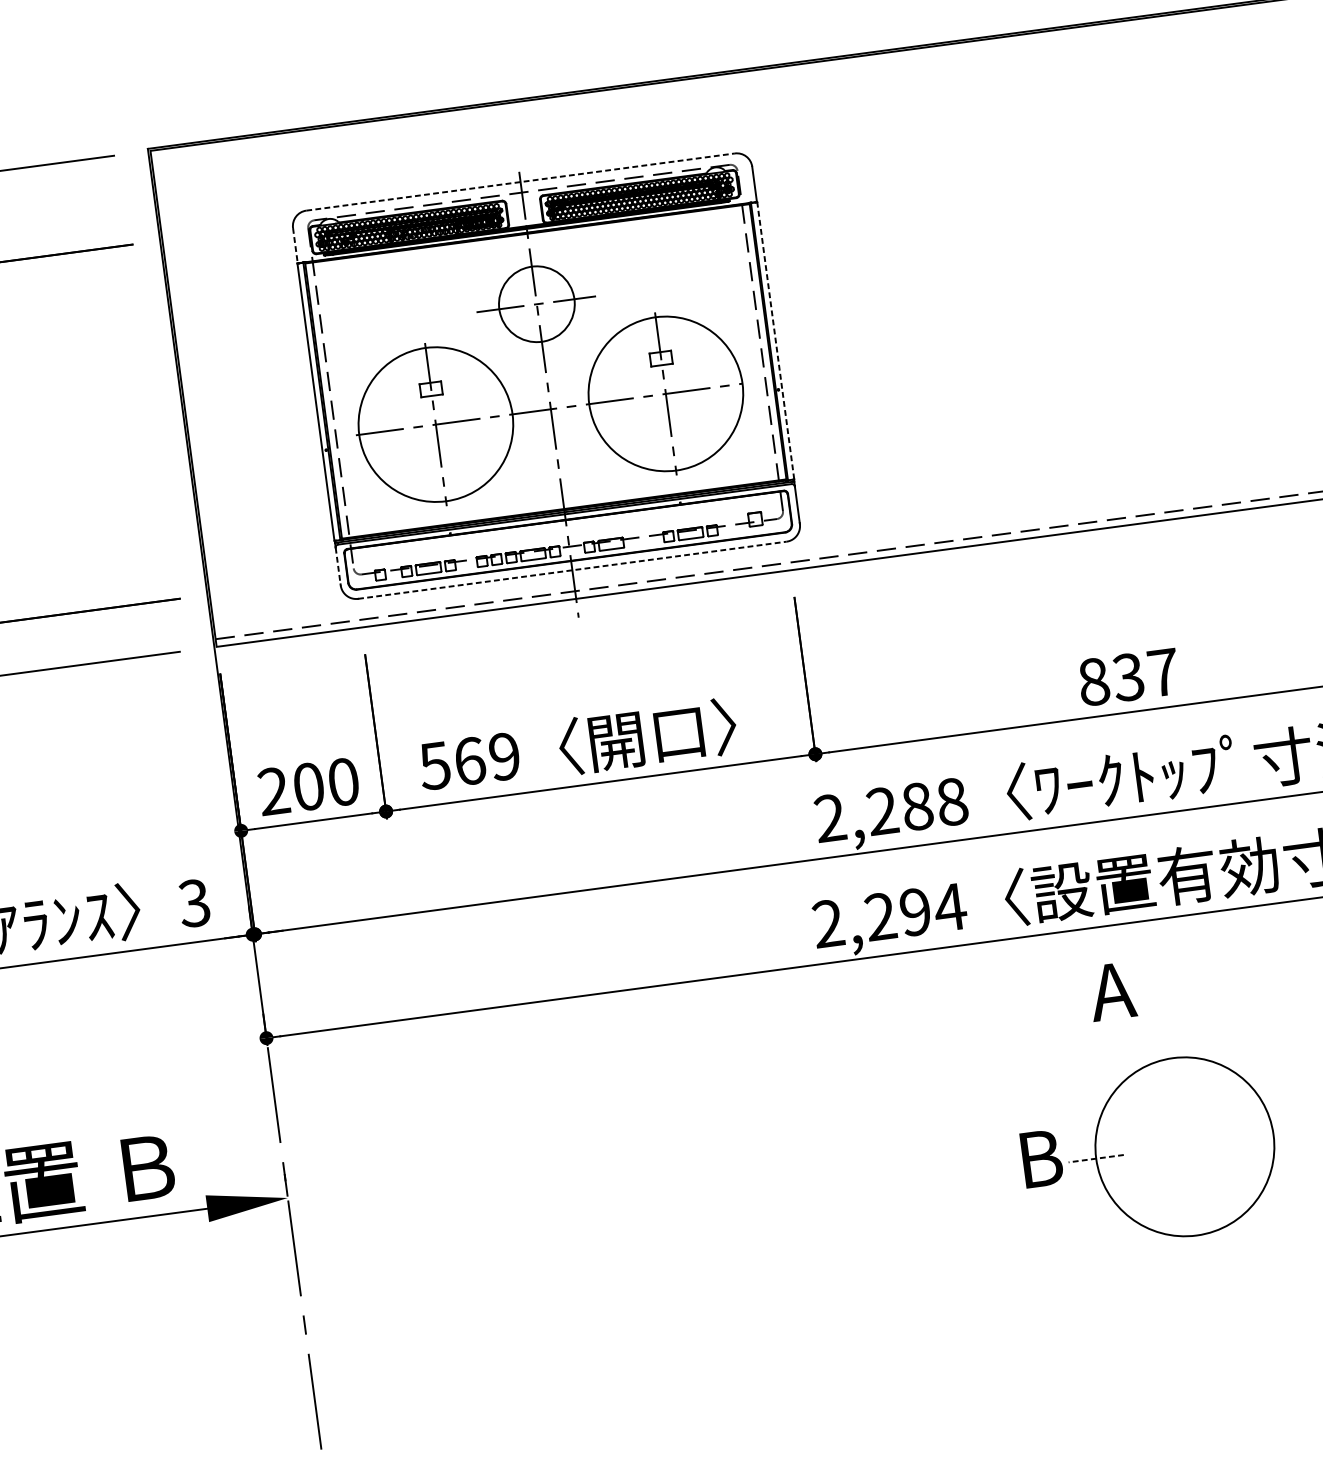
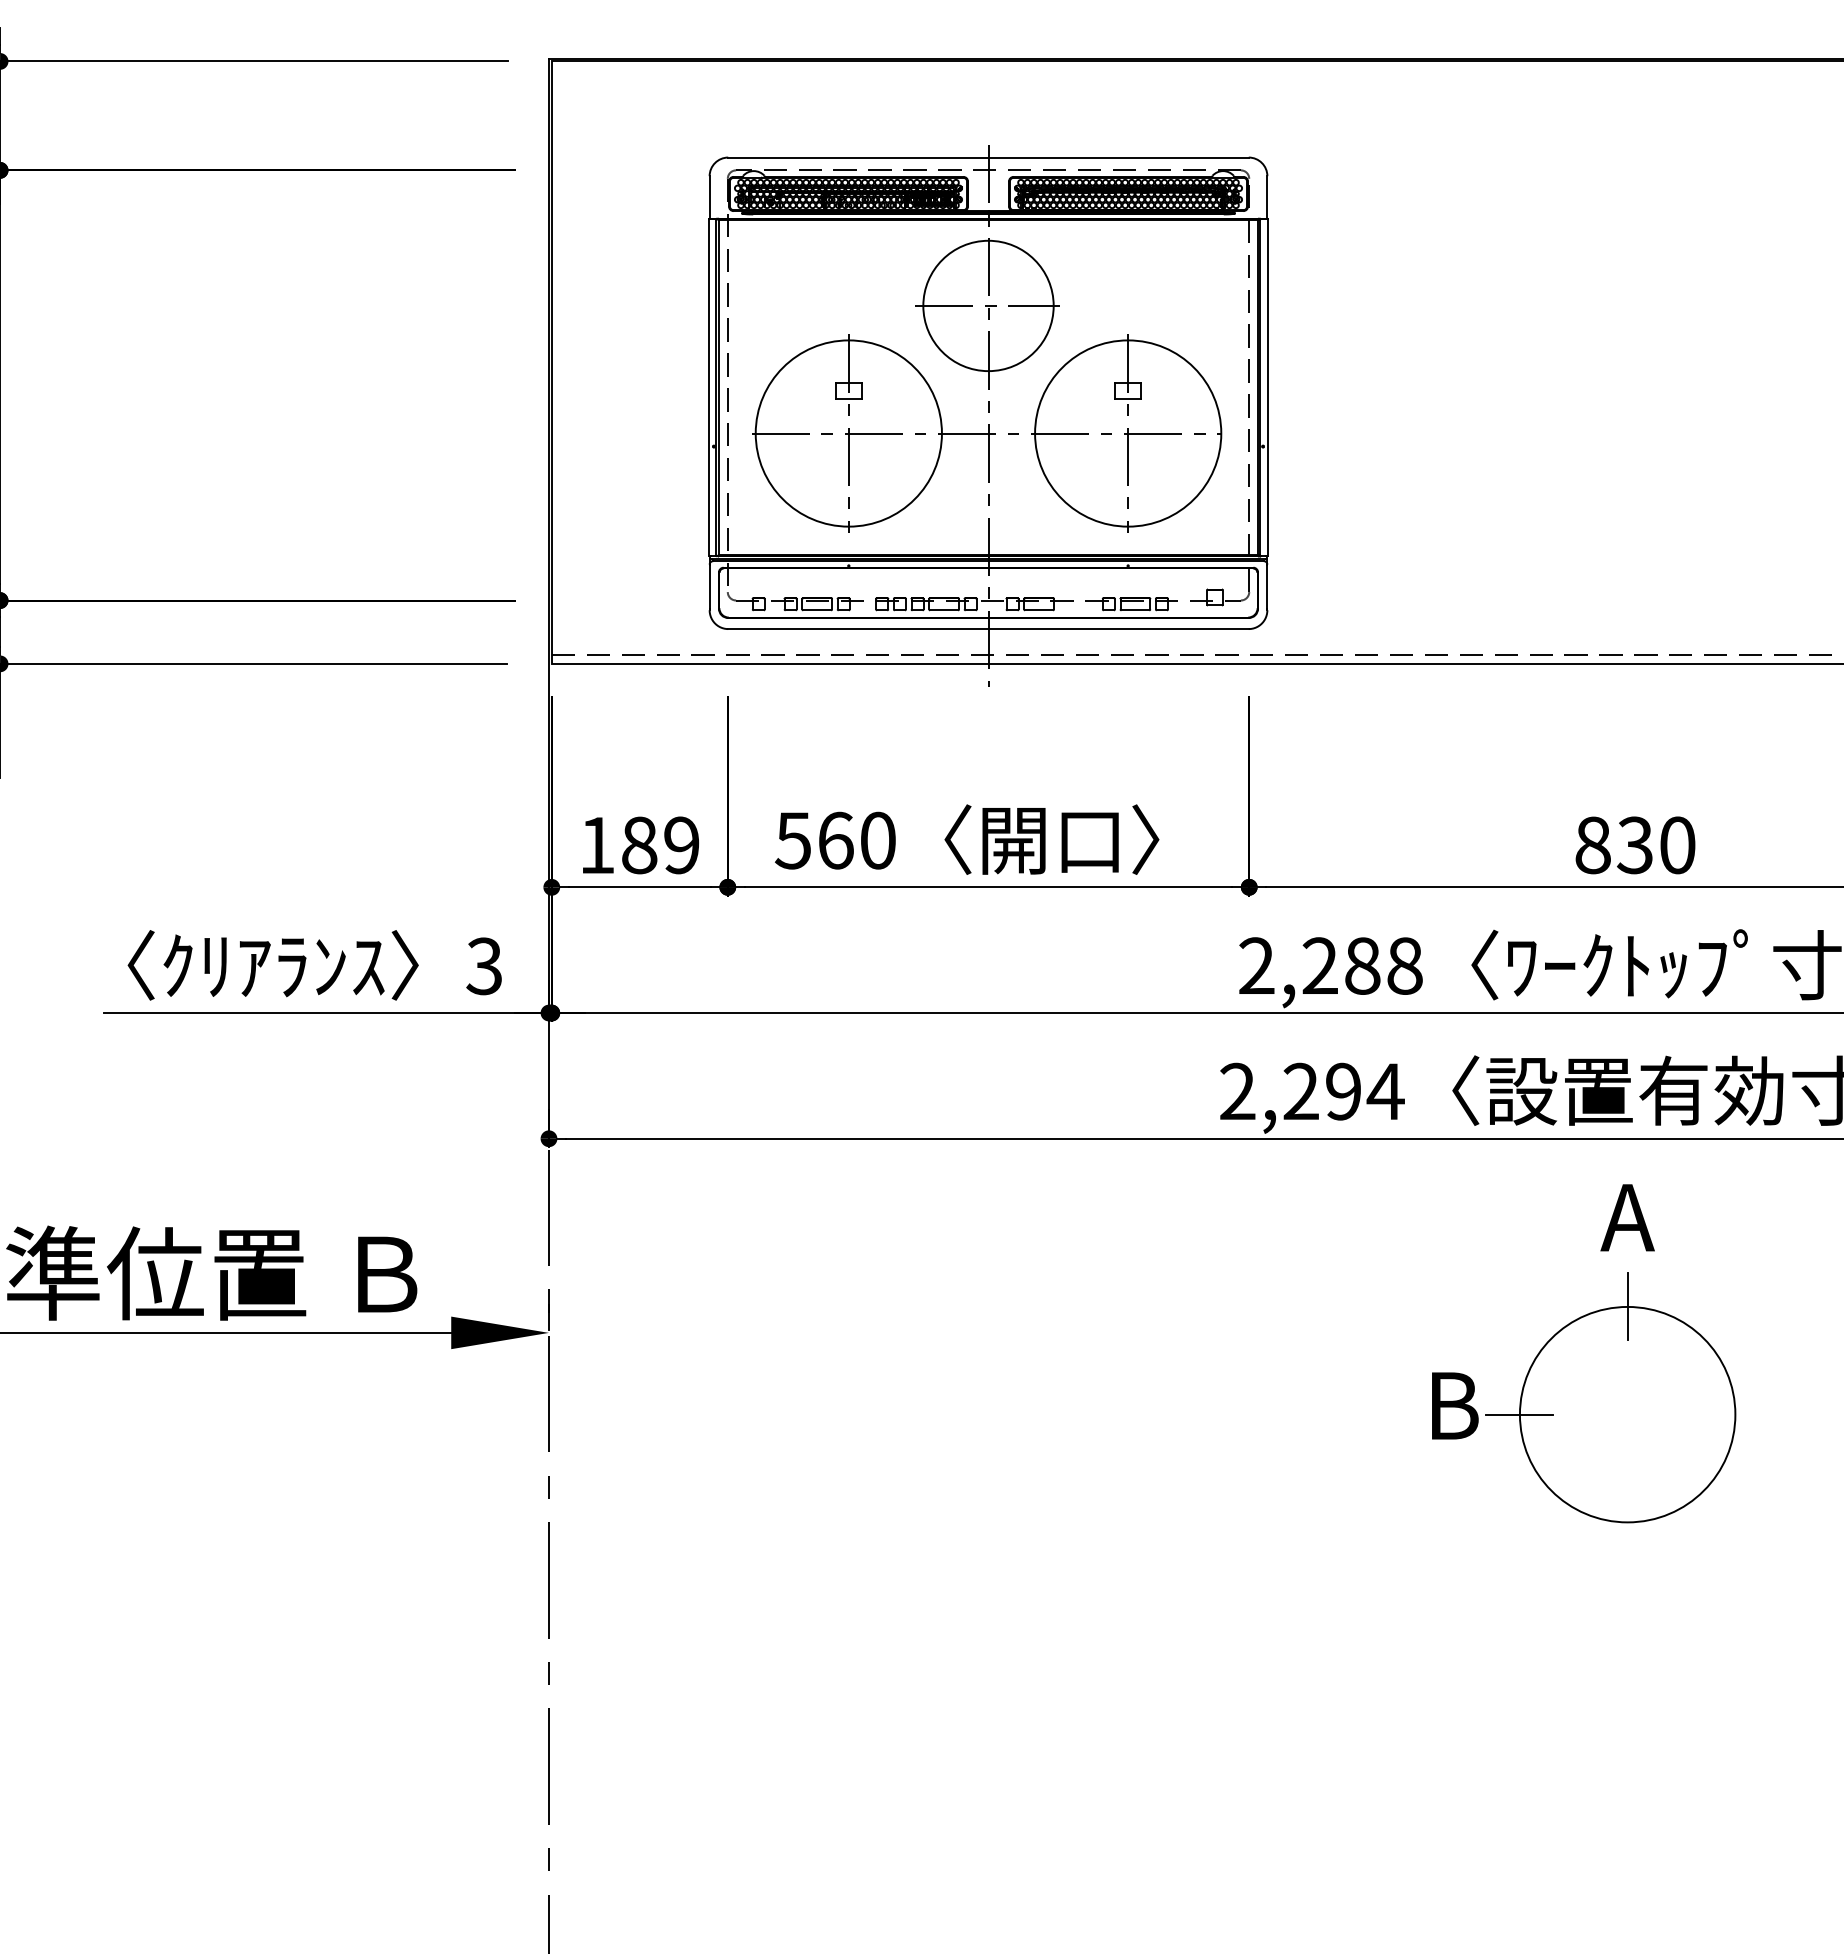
line: (521, 181) -> (989, 157), dashed -> solid
line: (295, 246) -> (709, 198), dashed -> solid
circle: (536, 303) -> (988, 305), size x1.43
line: (775, 340) -> (1267, 387), dashed -> solid
line: (338, 566) -> (709, 587), dashed -> solid
line: (573, 570) -> (989, 629), dashed -> solid
text: (1163, 672) -> (1677, 845), 837 -> 830
text: (504, 756) -> (877, 840), 569 -> 560
text: (308, 786) -> (639, 845), 200 -> 189
text: (1112, 991) -> (1627, 1217), moved
line: (1172, 1057) -> (1627, 1306), added
line: (1095, 1158) -> (1519, 1414), dashed -> solid

